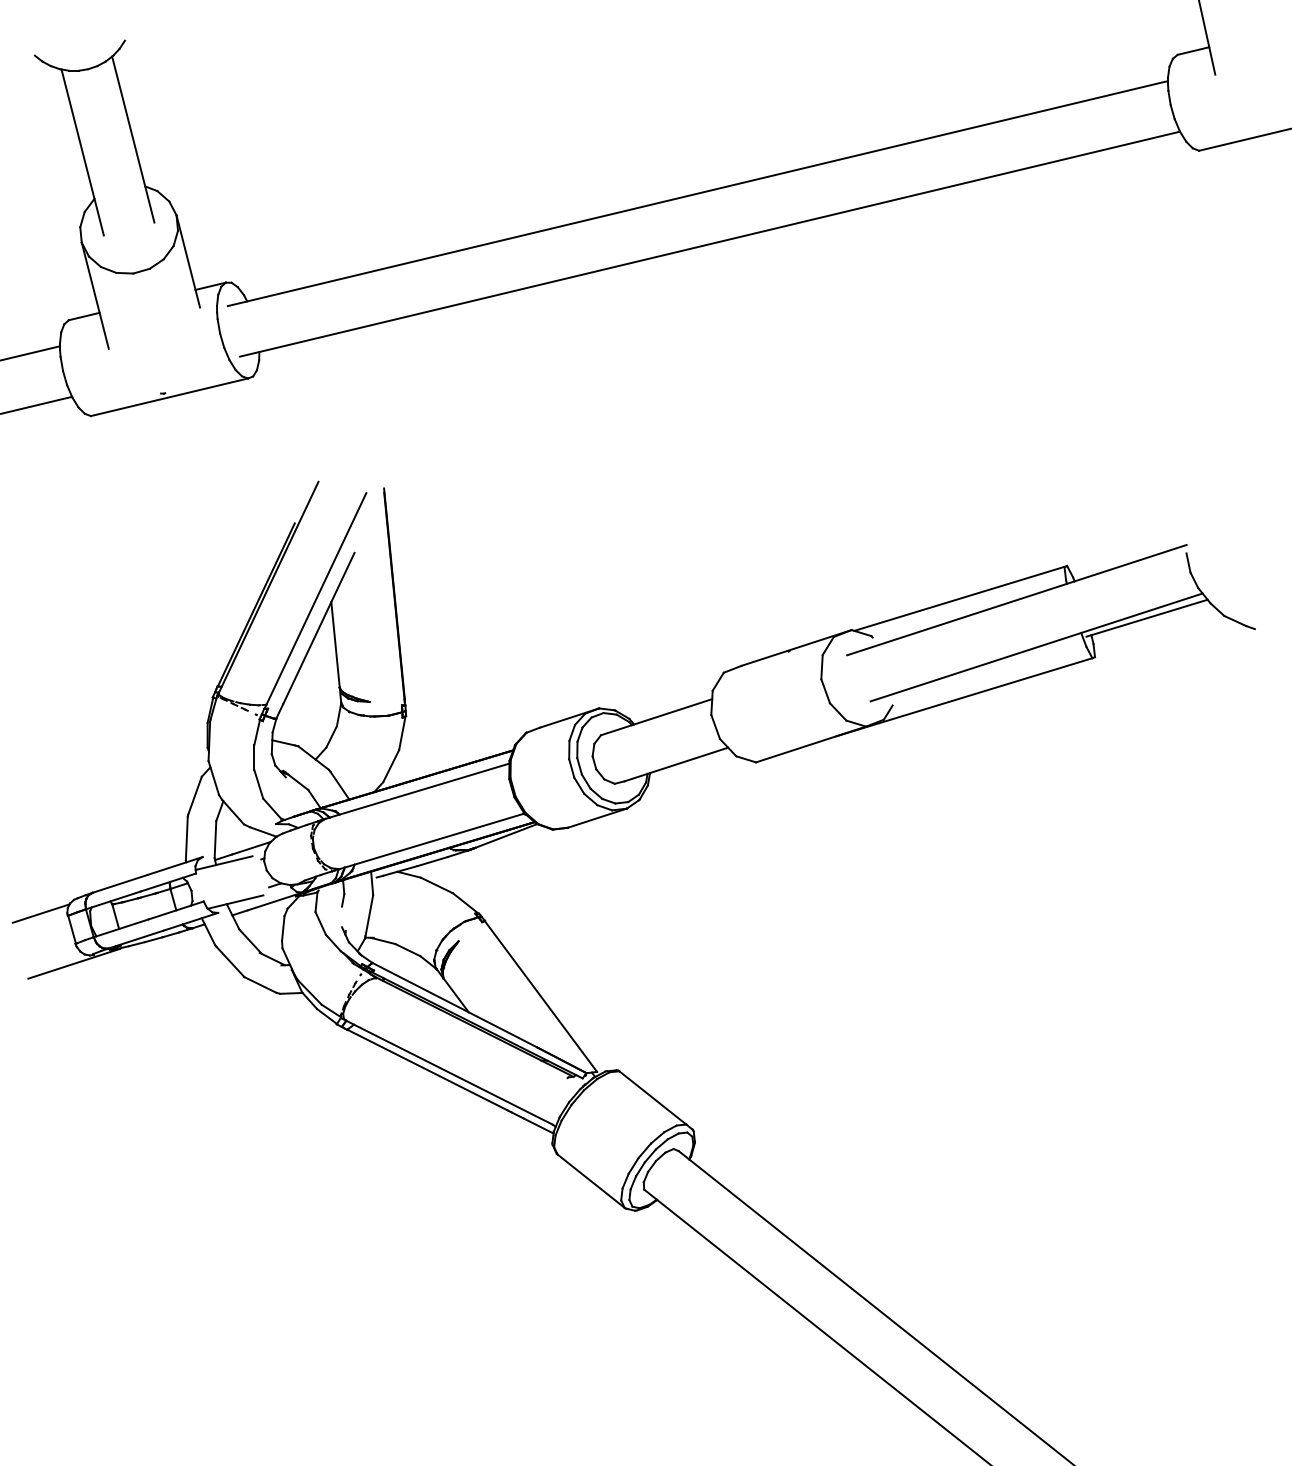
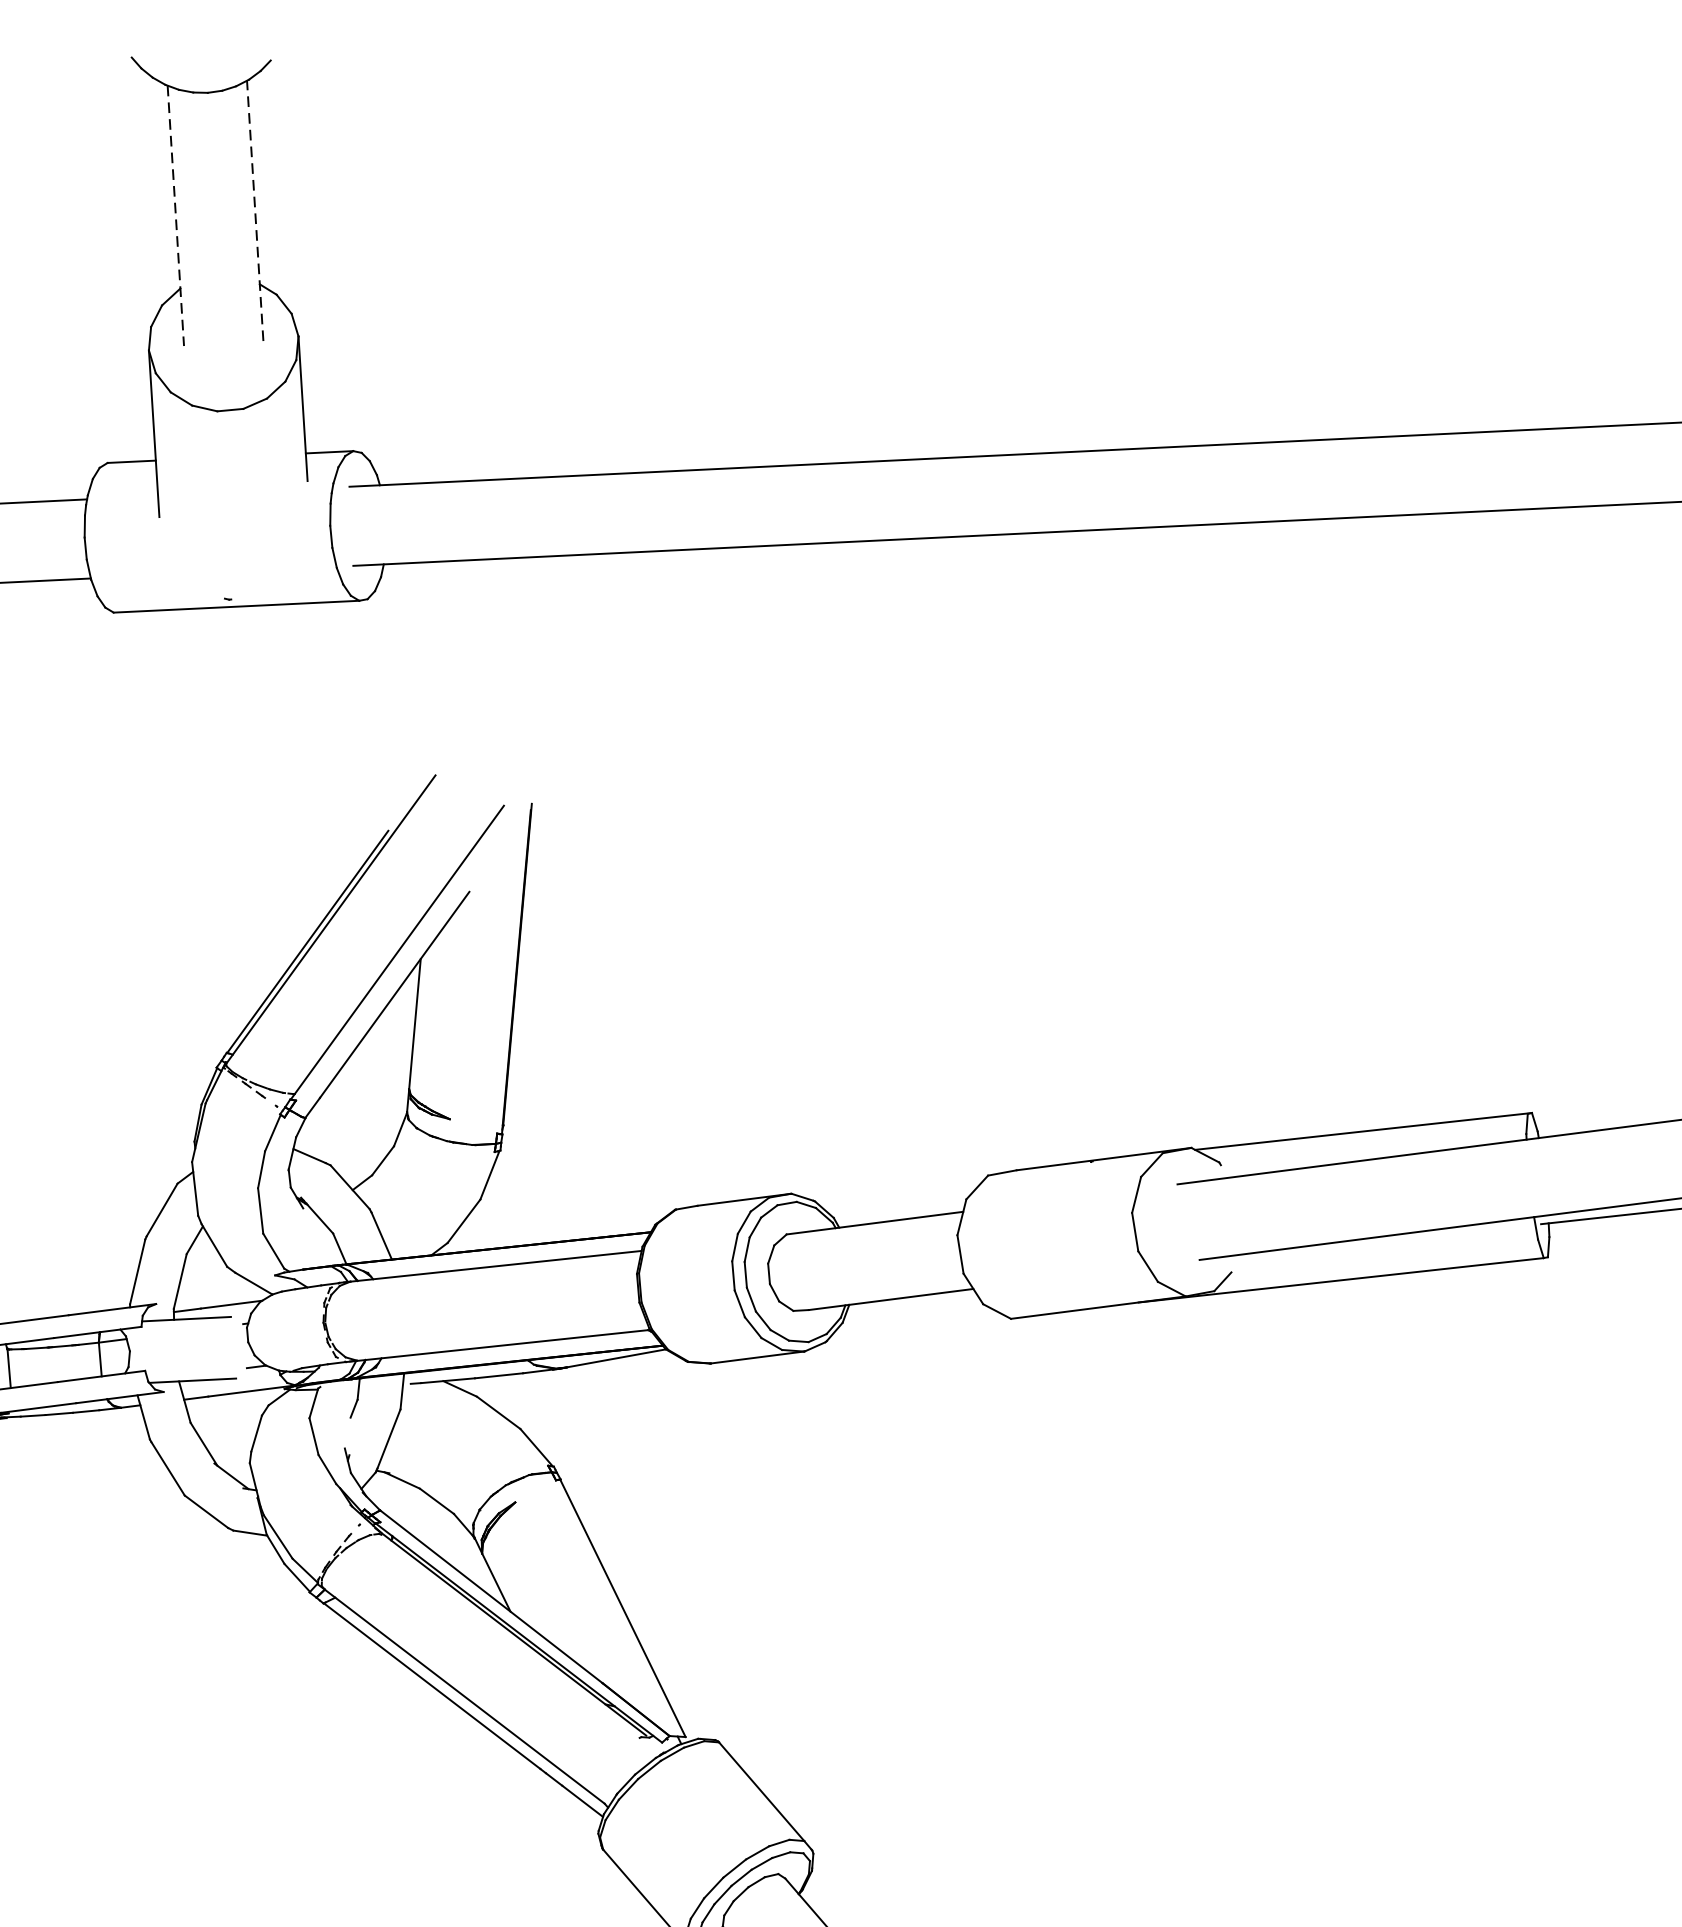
line: (133, 139) -> (255, 210), solid -> dashed
line: (82, 152) -> (175, 215), solid -> dashed

